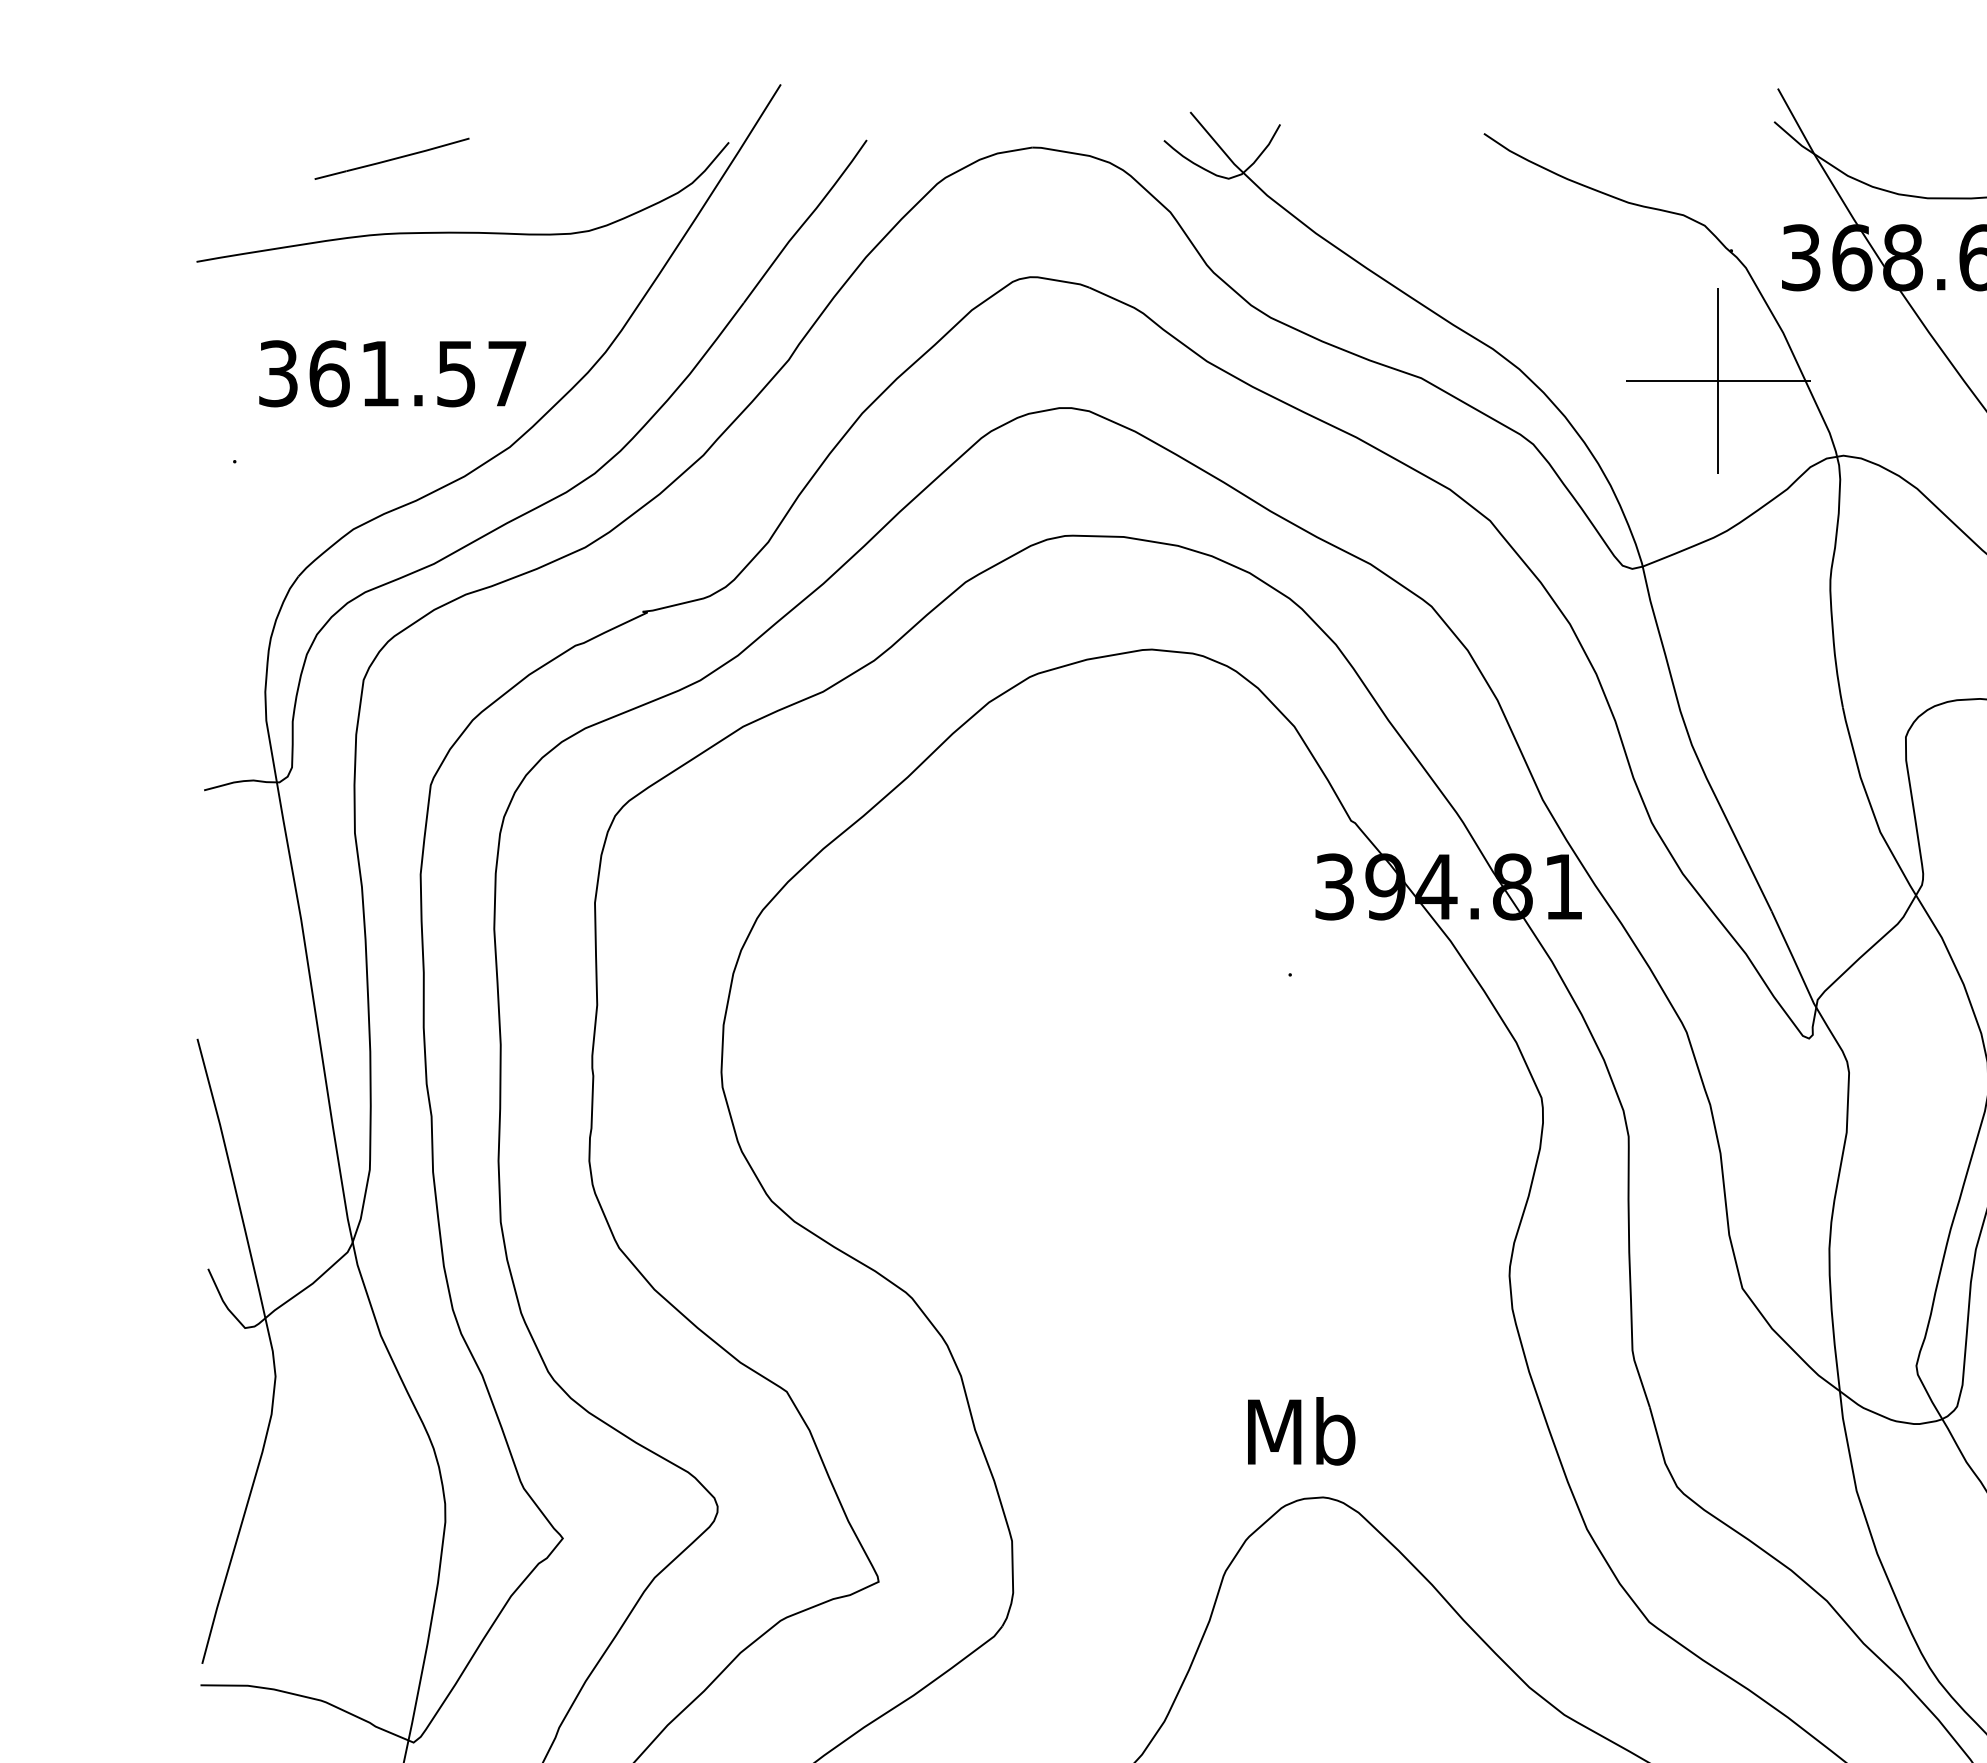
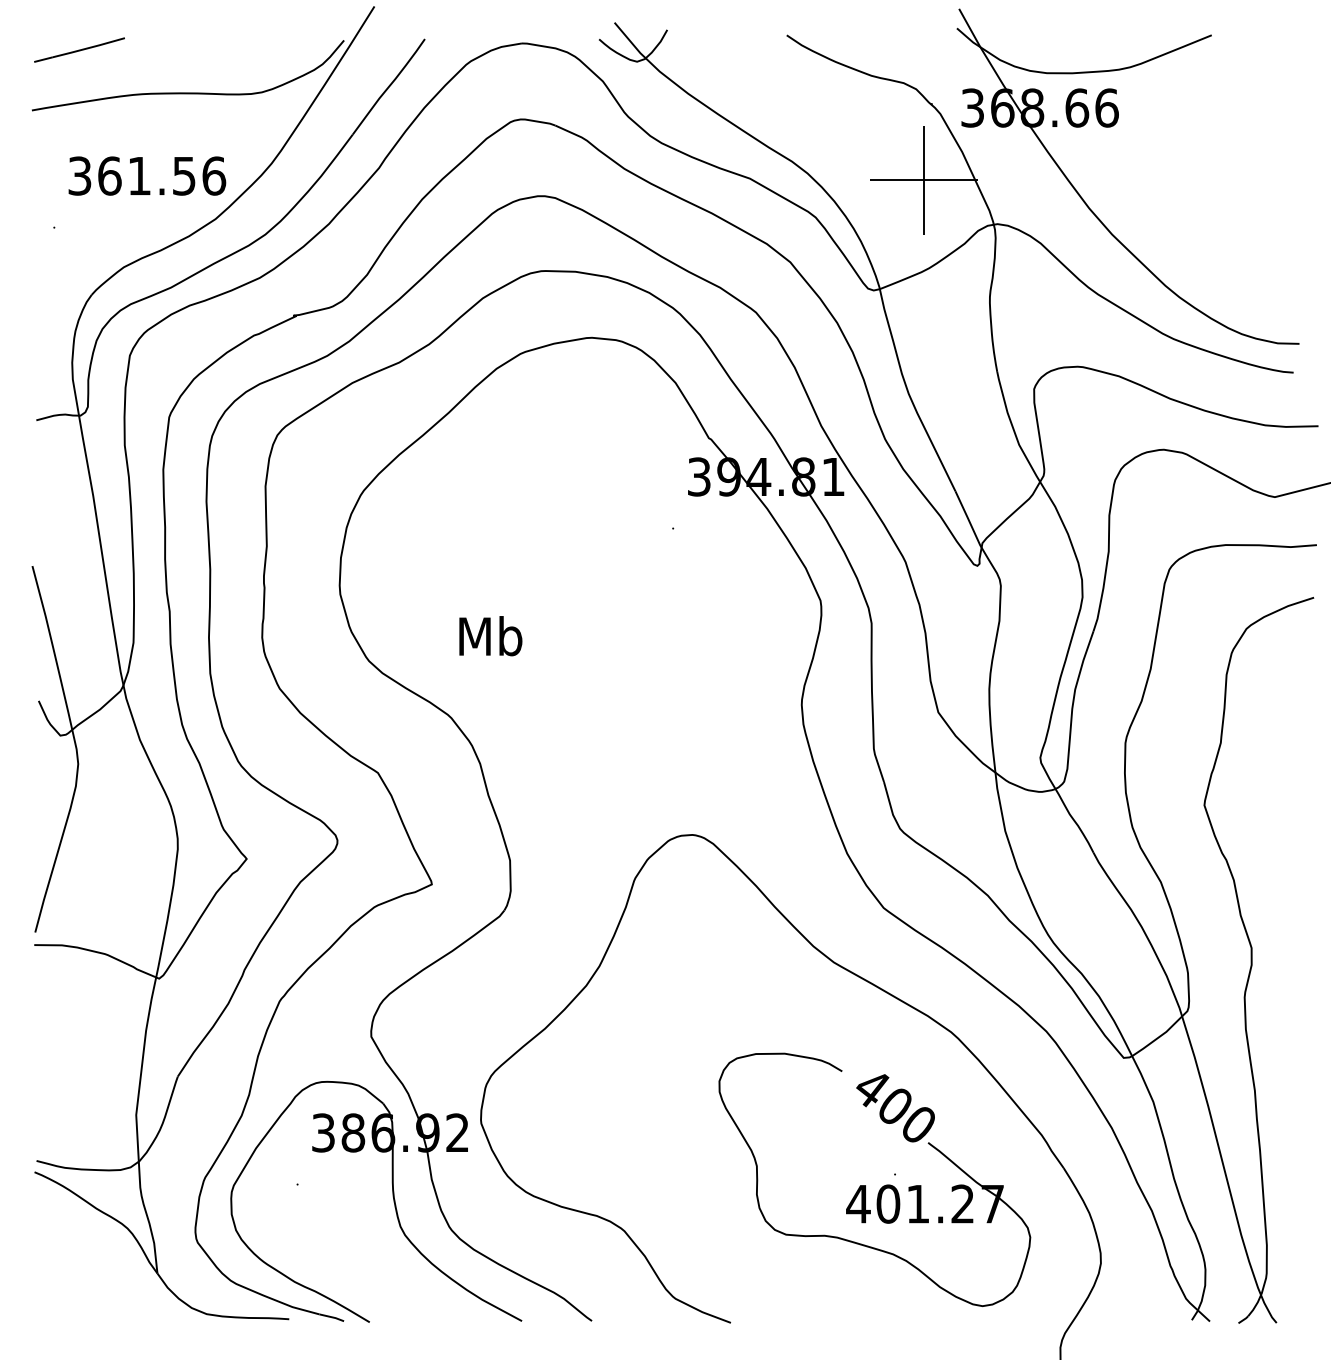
line: (391, 157) -> (79, 49), moved
text: (507, 372) -> (214, 175), 361.57 -> 361.56
text: (1301, 1431) -> (490, 636), moved

